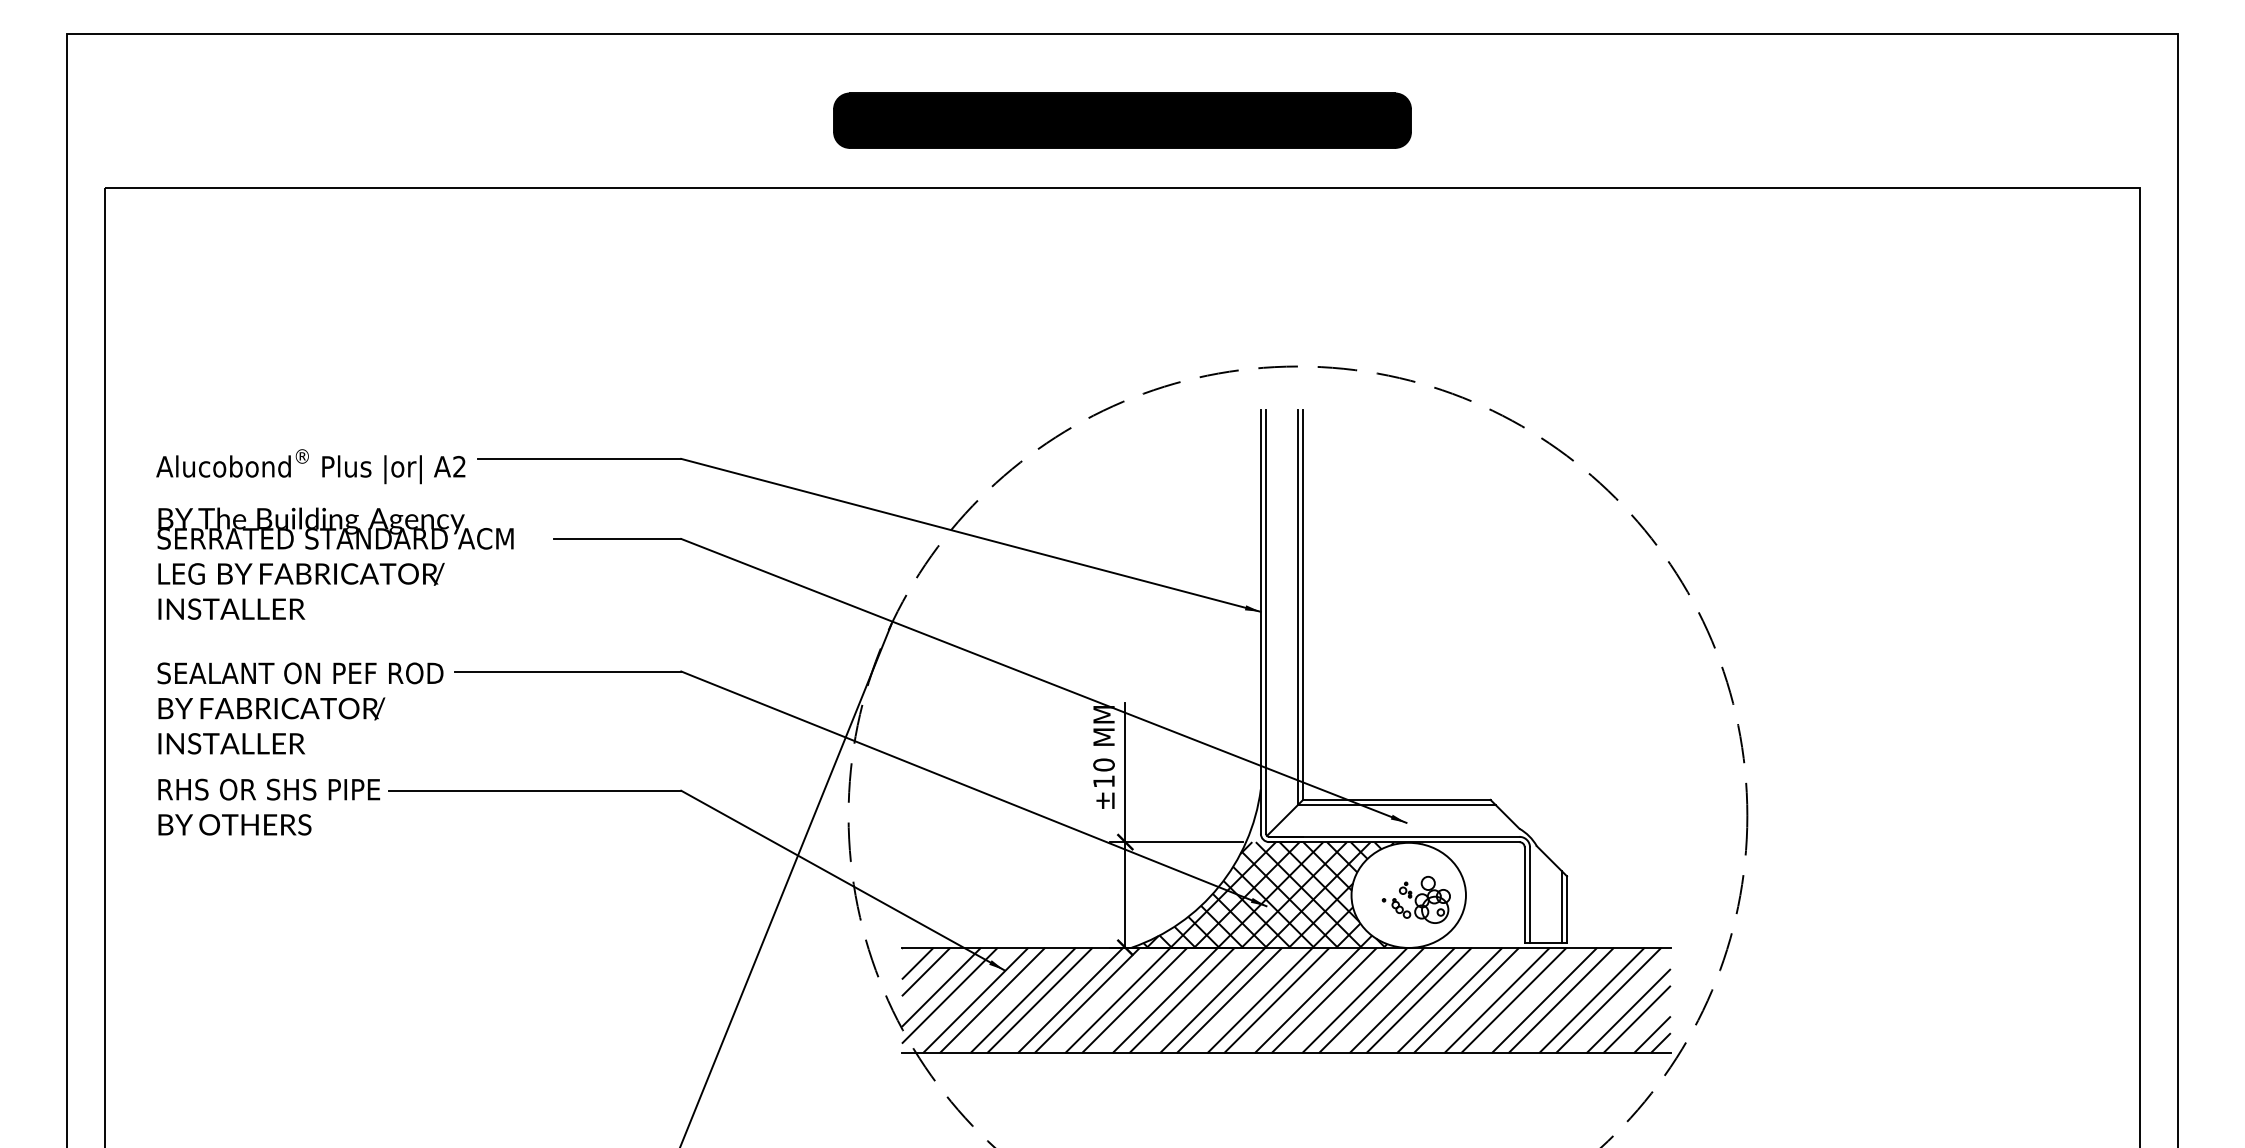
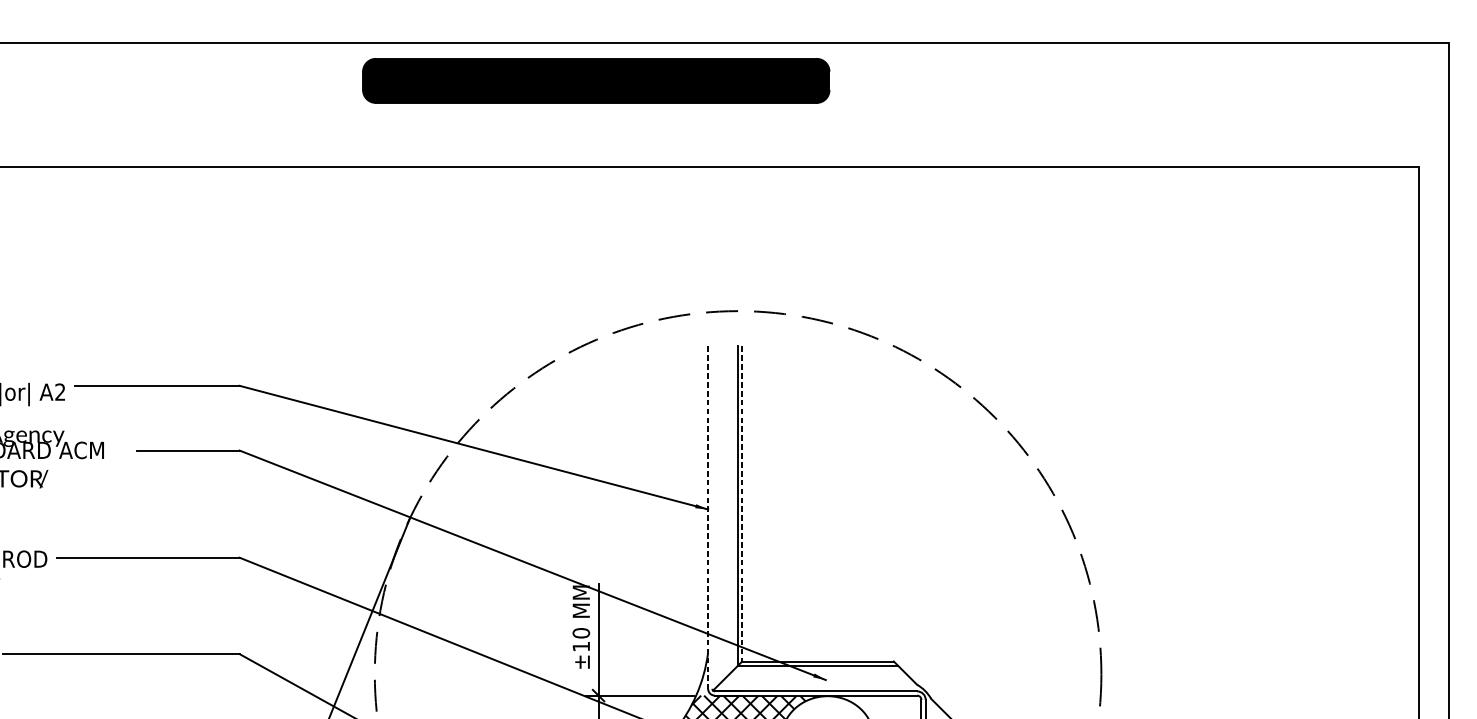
part: (1122, 120) -> (596, 80), moved
line: (1303, 605) -> (742, 504), solid -> dashed
line: (1260, 621) -> (707, 517), solid -> dashed
line: (1266, 621) -> (712, 517), removed

